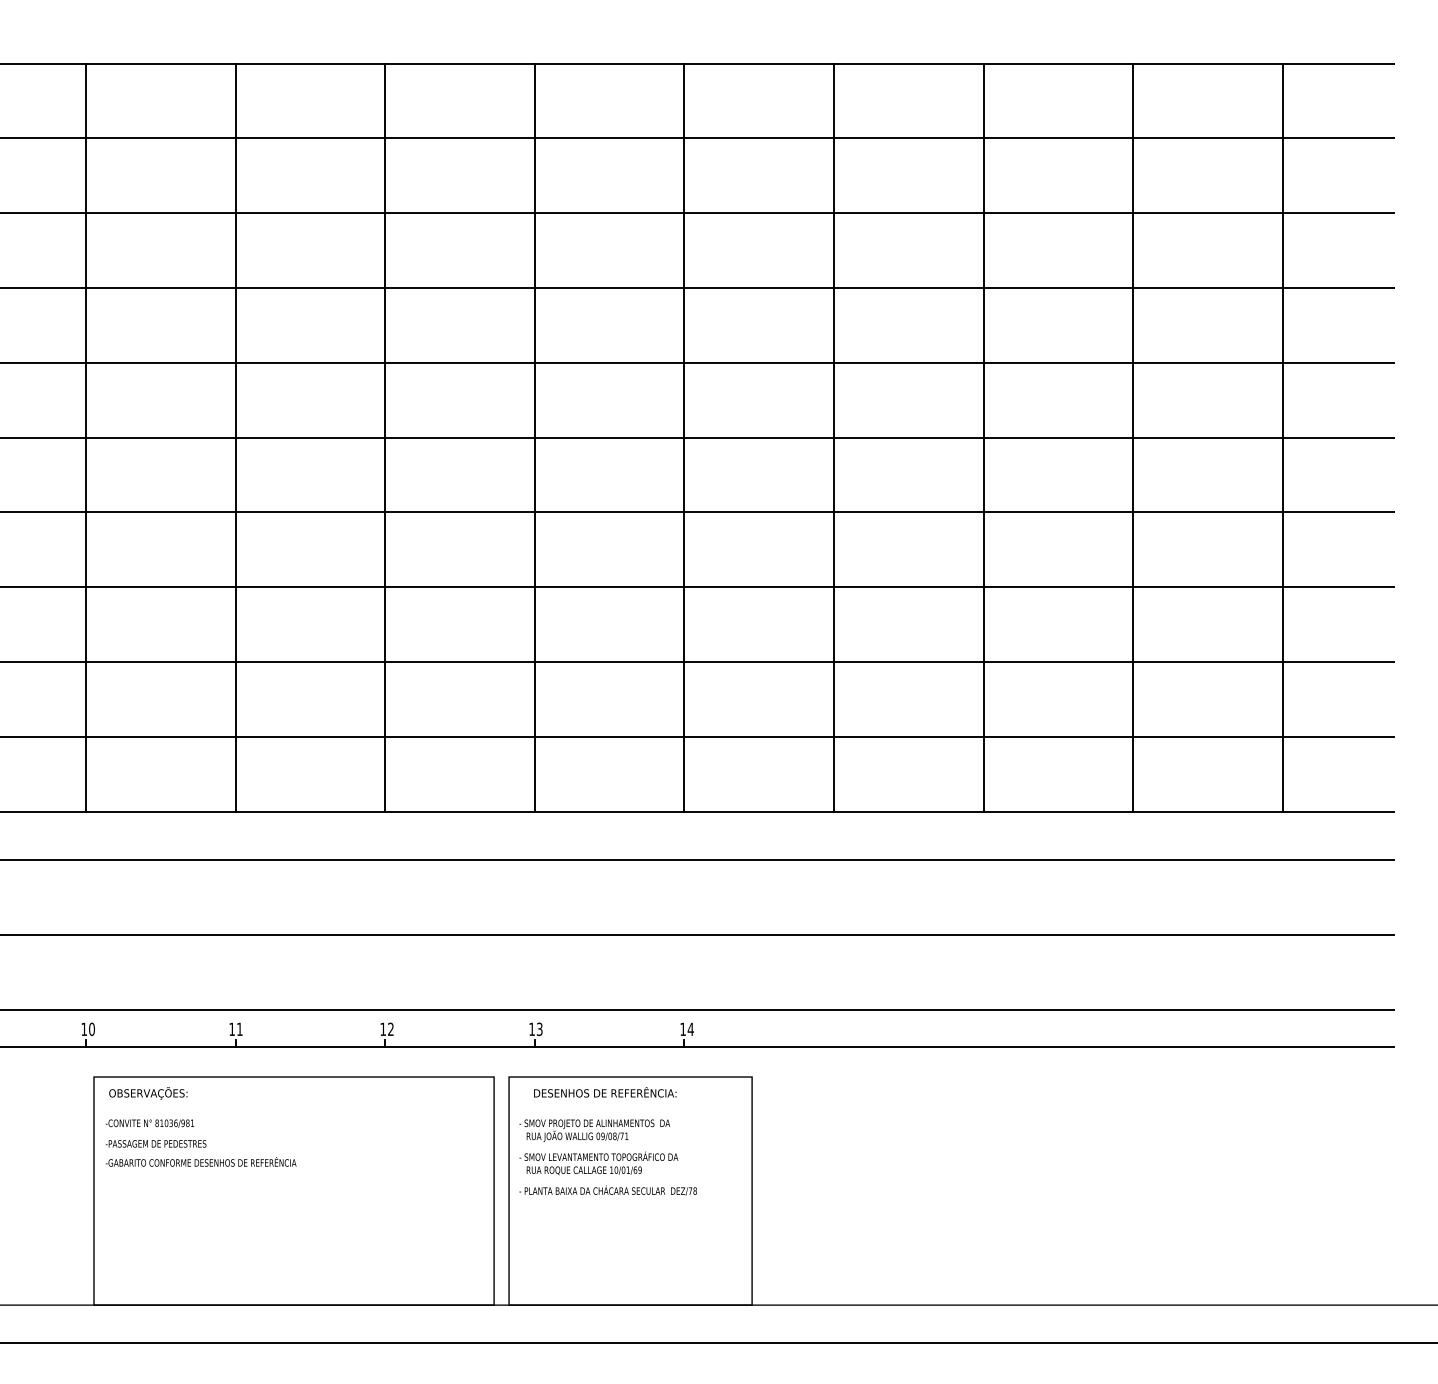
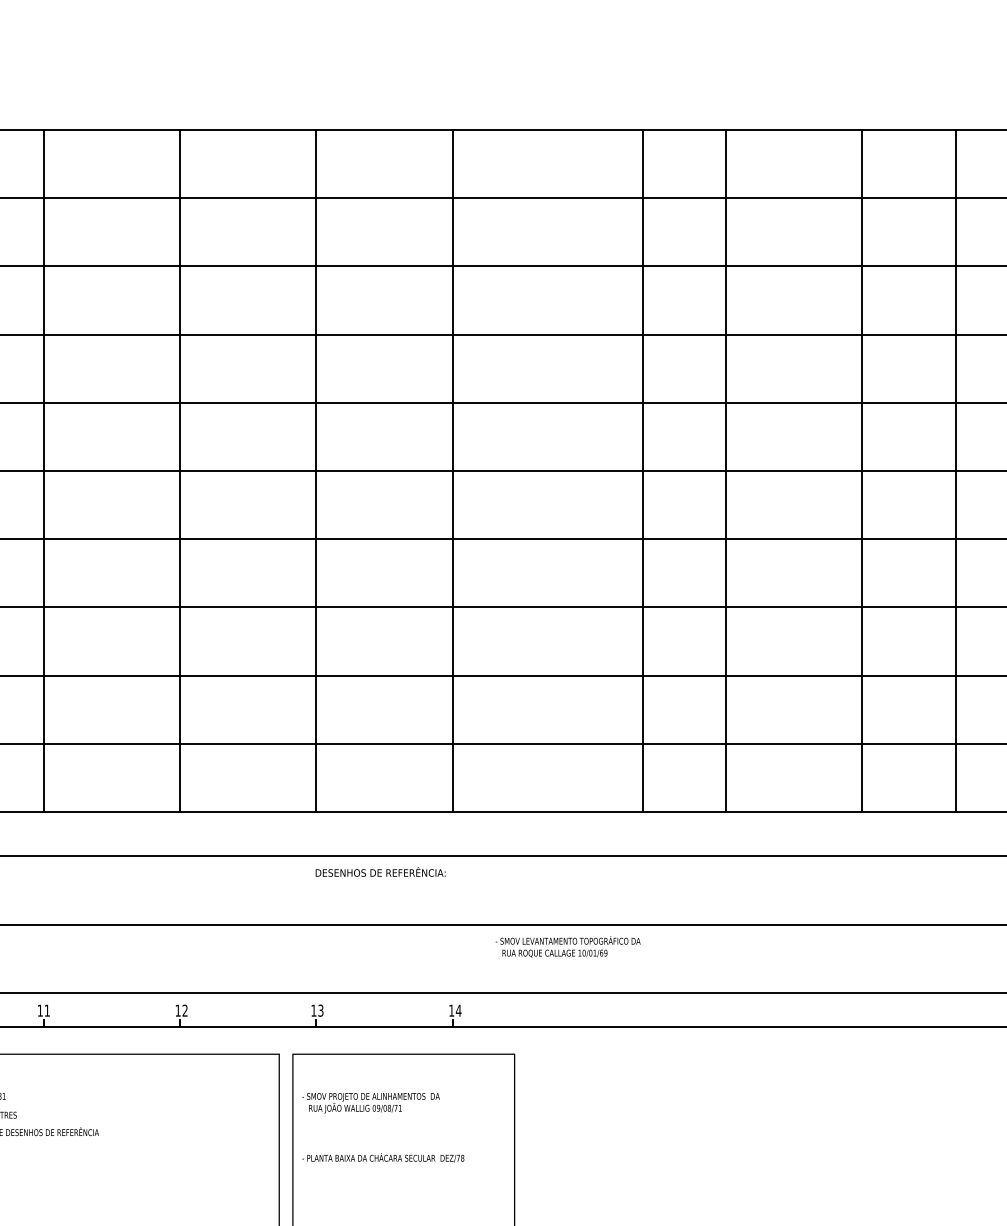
line: (833, 437) -> (642, 470), moved
line: (1282, 437) -> (955, 470), moved
text: (605, 1092) -> (380, 872), moved
text: (598, 1163) -> (567, 947), moved

